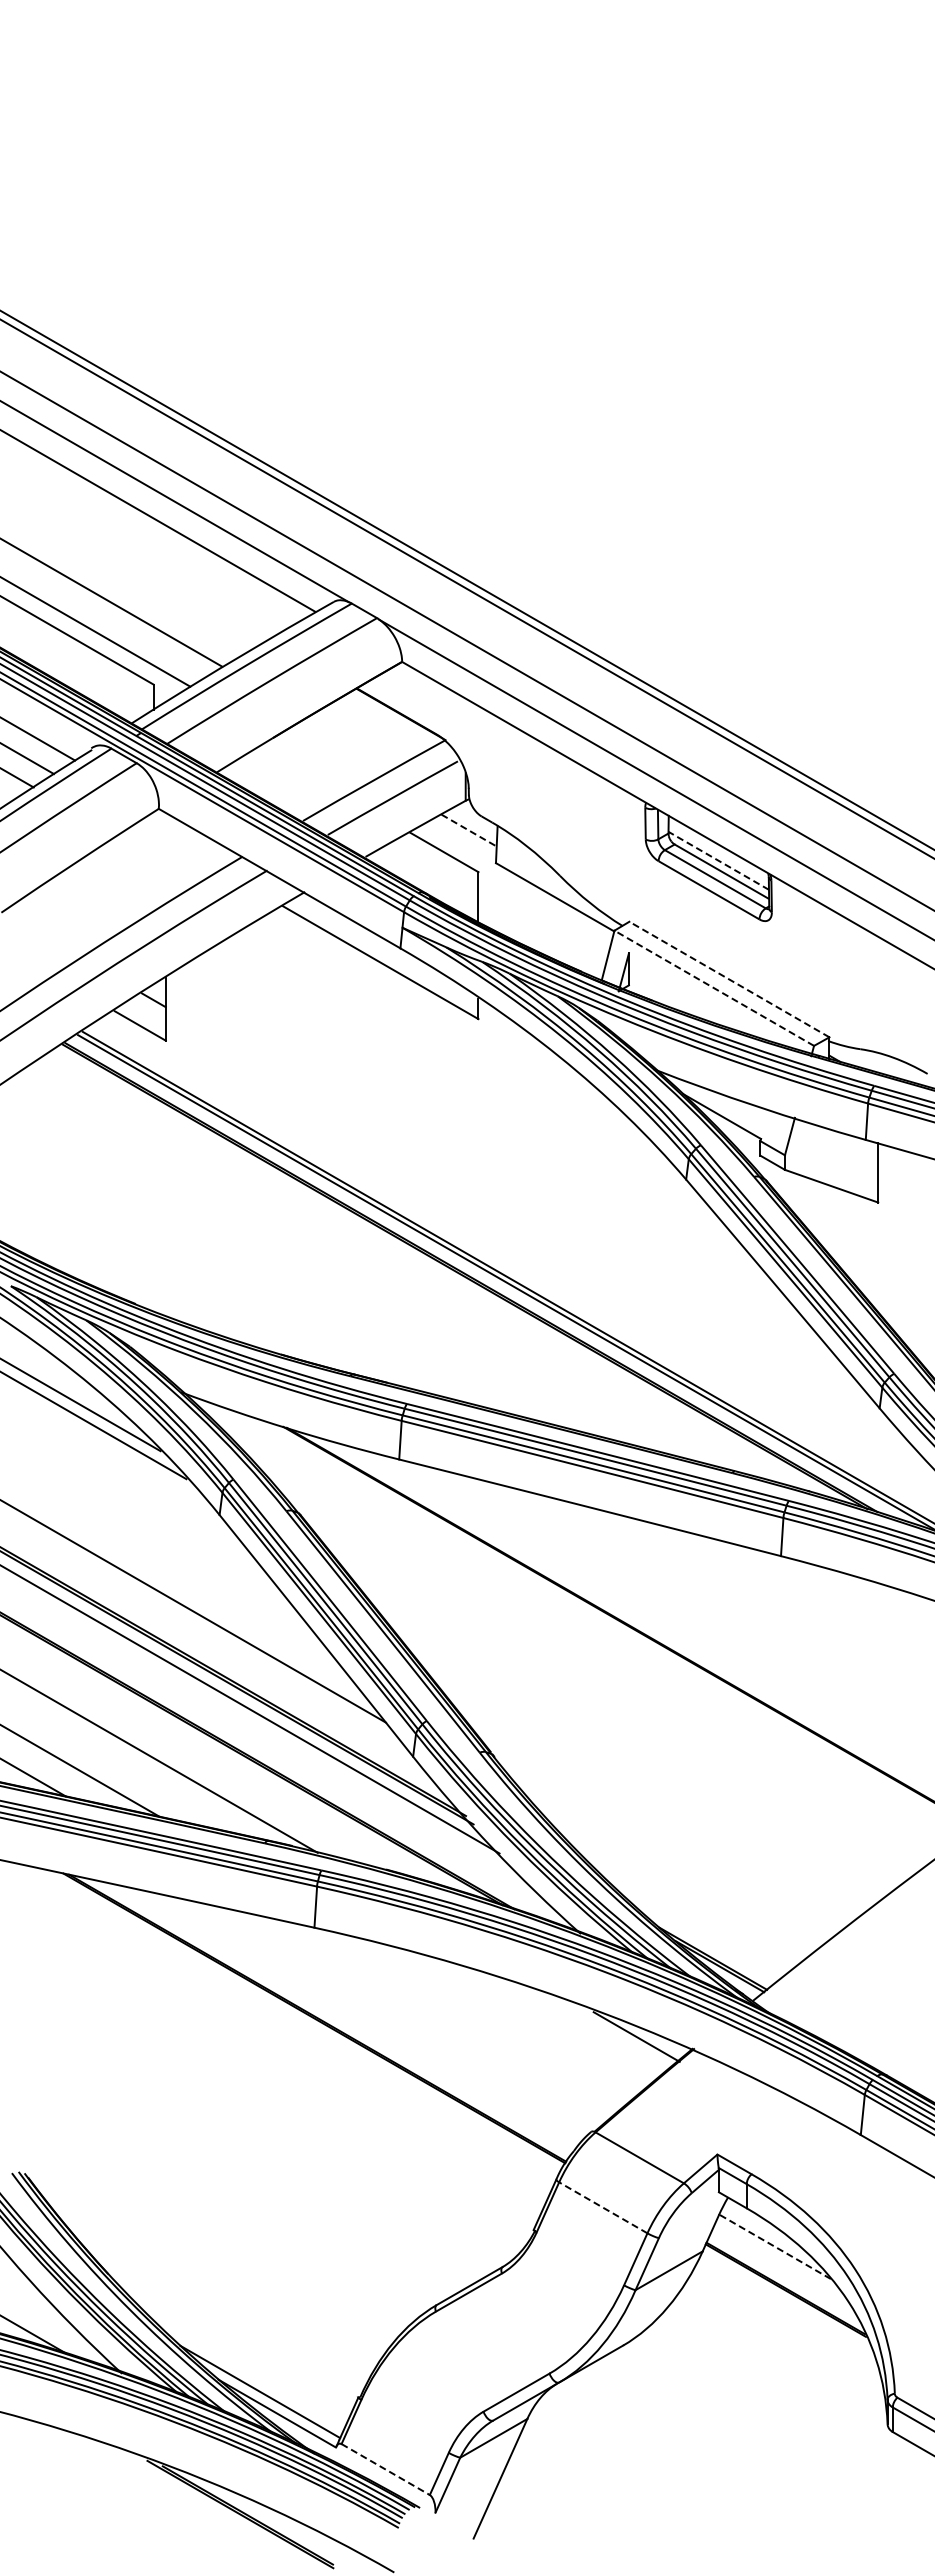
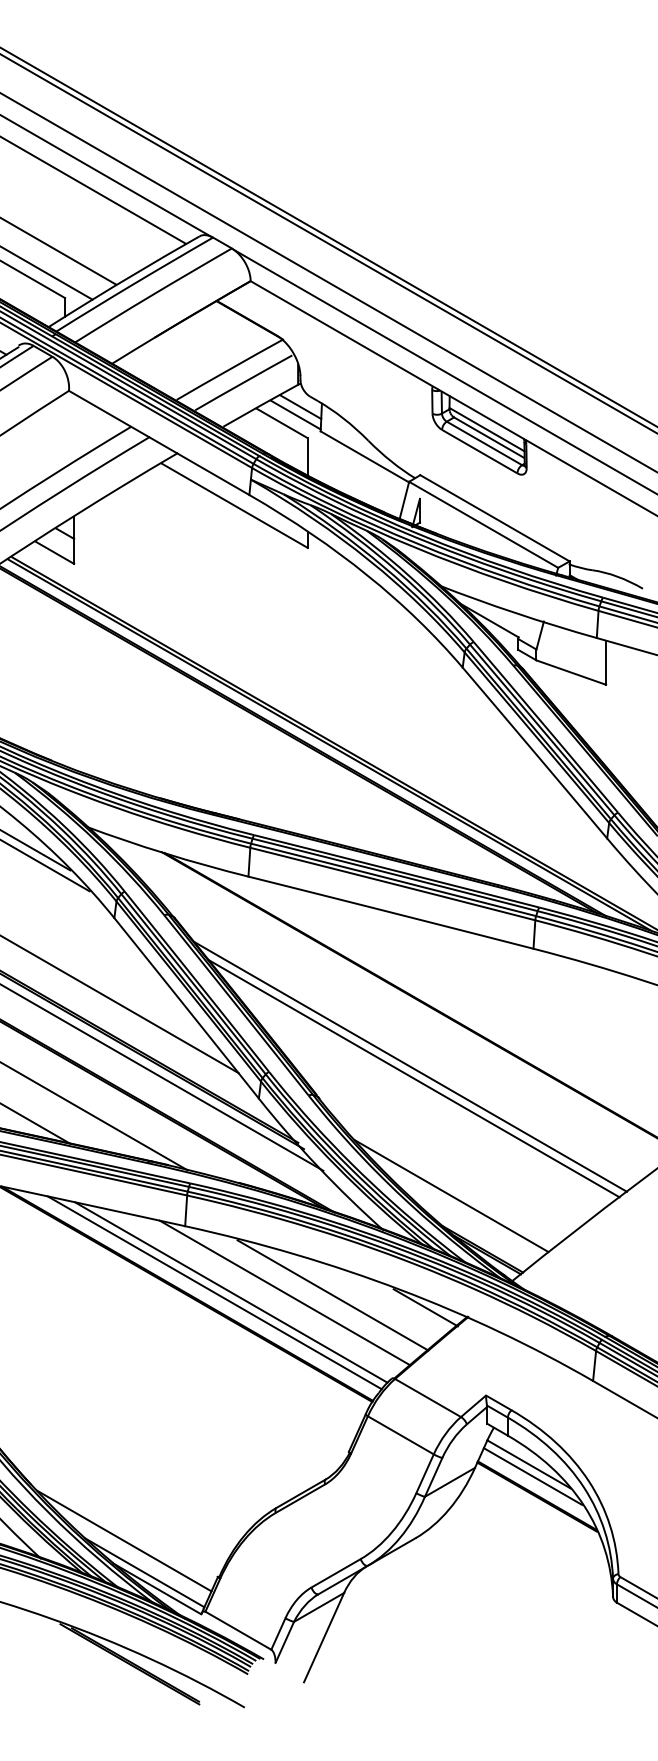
line: (469, 830) -> (300, 407), dashed -> solid
line: (462, 840) -> (295, 414), added
line: (718, 860) -> (486, 429), dashed -> solid
line: (729, 979) -> (495, 518), dashed -> solid
line: (713, 988) -> (483, 524), dashed -> solid
line: (616, 1713) -> (410, 1066), added
line: (620, 1730) -> (413, 1078), added
line: (671, 1887) -> (451, 1196), added
line: (353, 2016) -> (214, 1292), added
line: (375, 2016) -> (230, 1292), added
line: (448, 2017) -> (285, 1293), added
line: (512, 2020) -> (333, 1295), added
line: (603, 2207) -> (400, 1435), dashed -> solid
line: (774, 2246) -> (528, 1464), dashed -> solid
line: (780, 2262) -> (533, 1476), added
line: (232, 2349) -> (123, 1541), added
line: (385, 2469) -> (238, 1630), dashed -> solid

